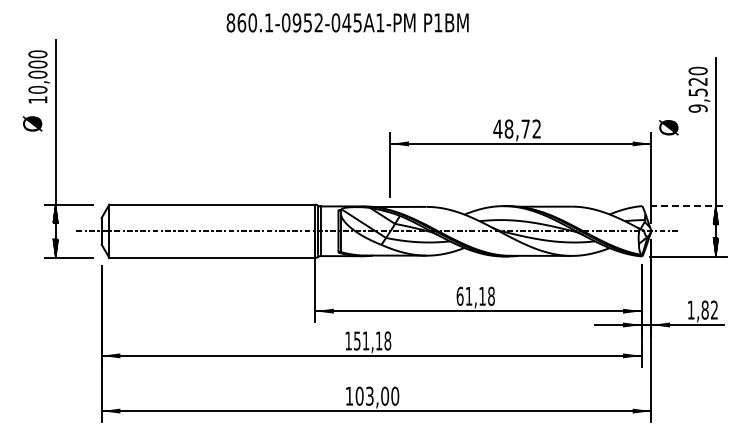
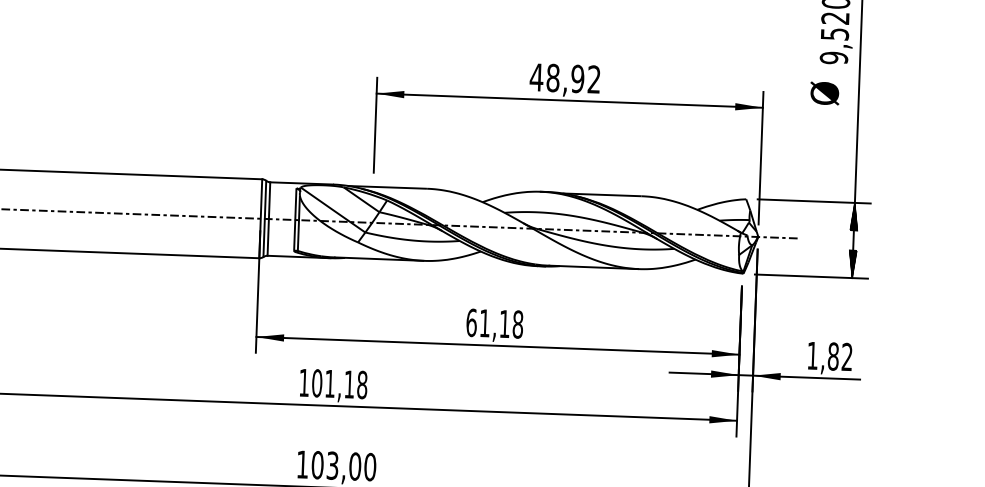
text: (668, 127) -> (824, 93), moved
text: (525, 128) -> (577, 78), 48,72 -> 48,92
line: (688, 205) -> (814, 200), dashed -> solid
text: (357, 340) -> (317, 382), 151,18 -> 101,18

